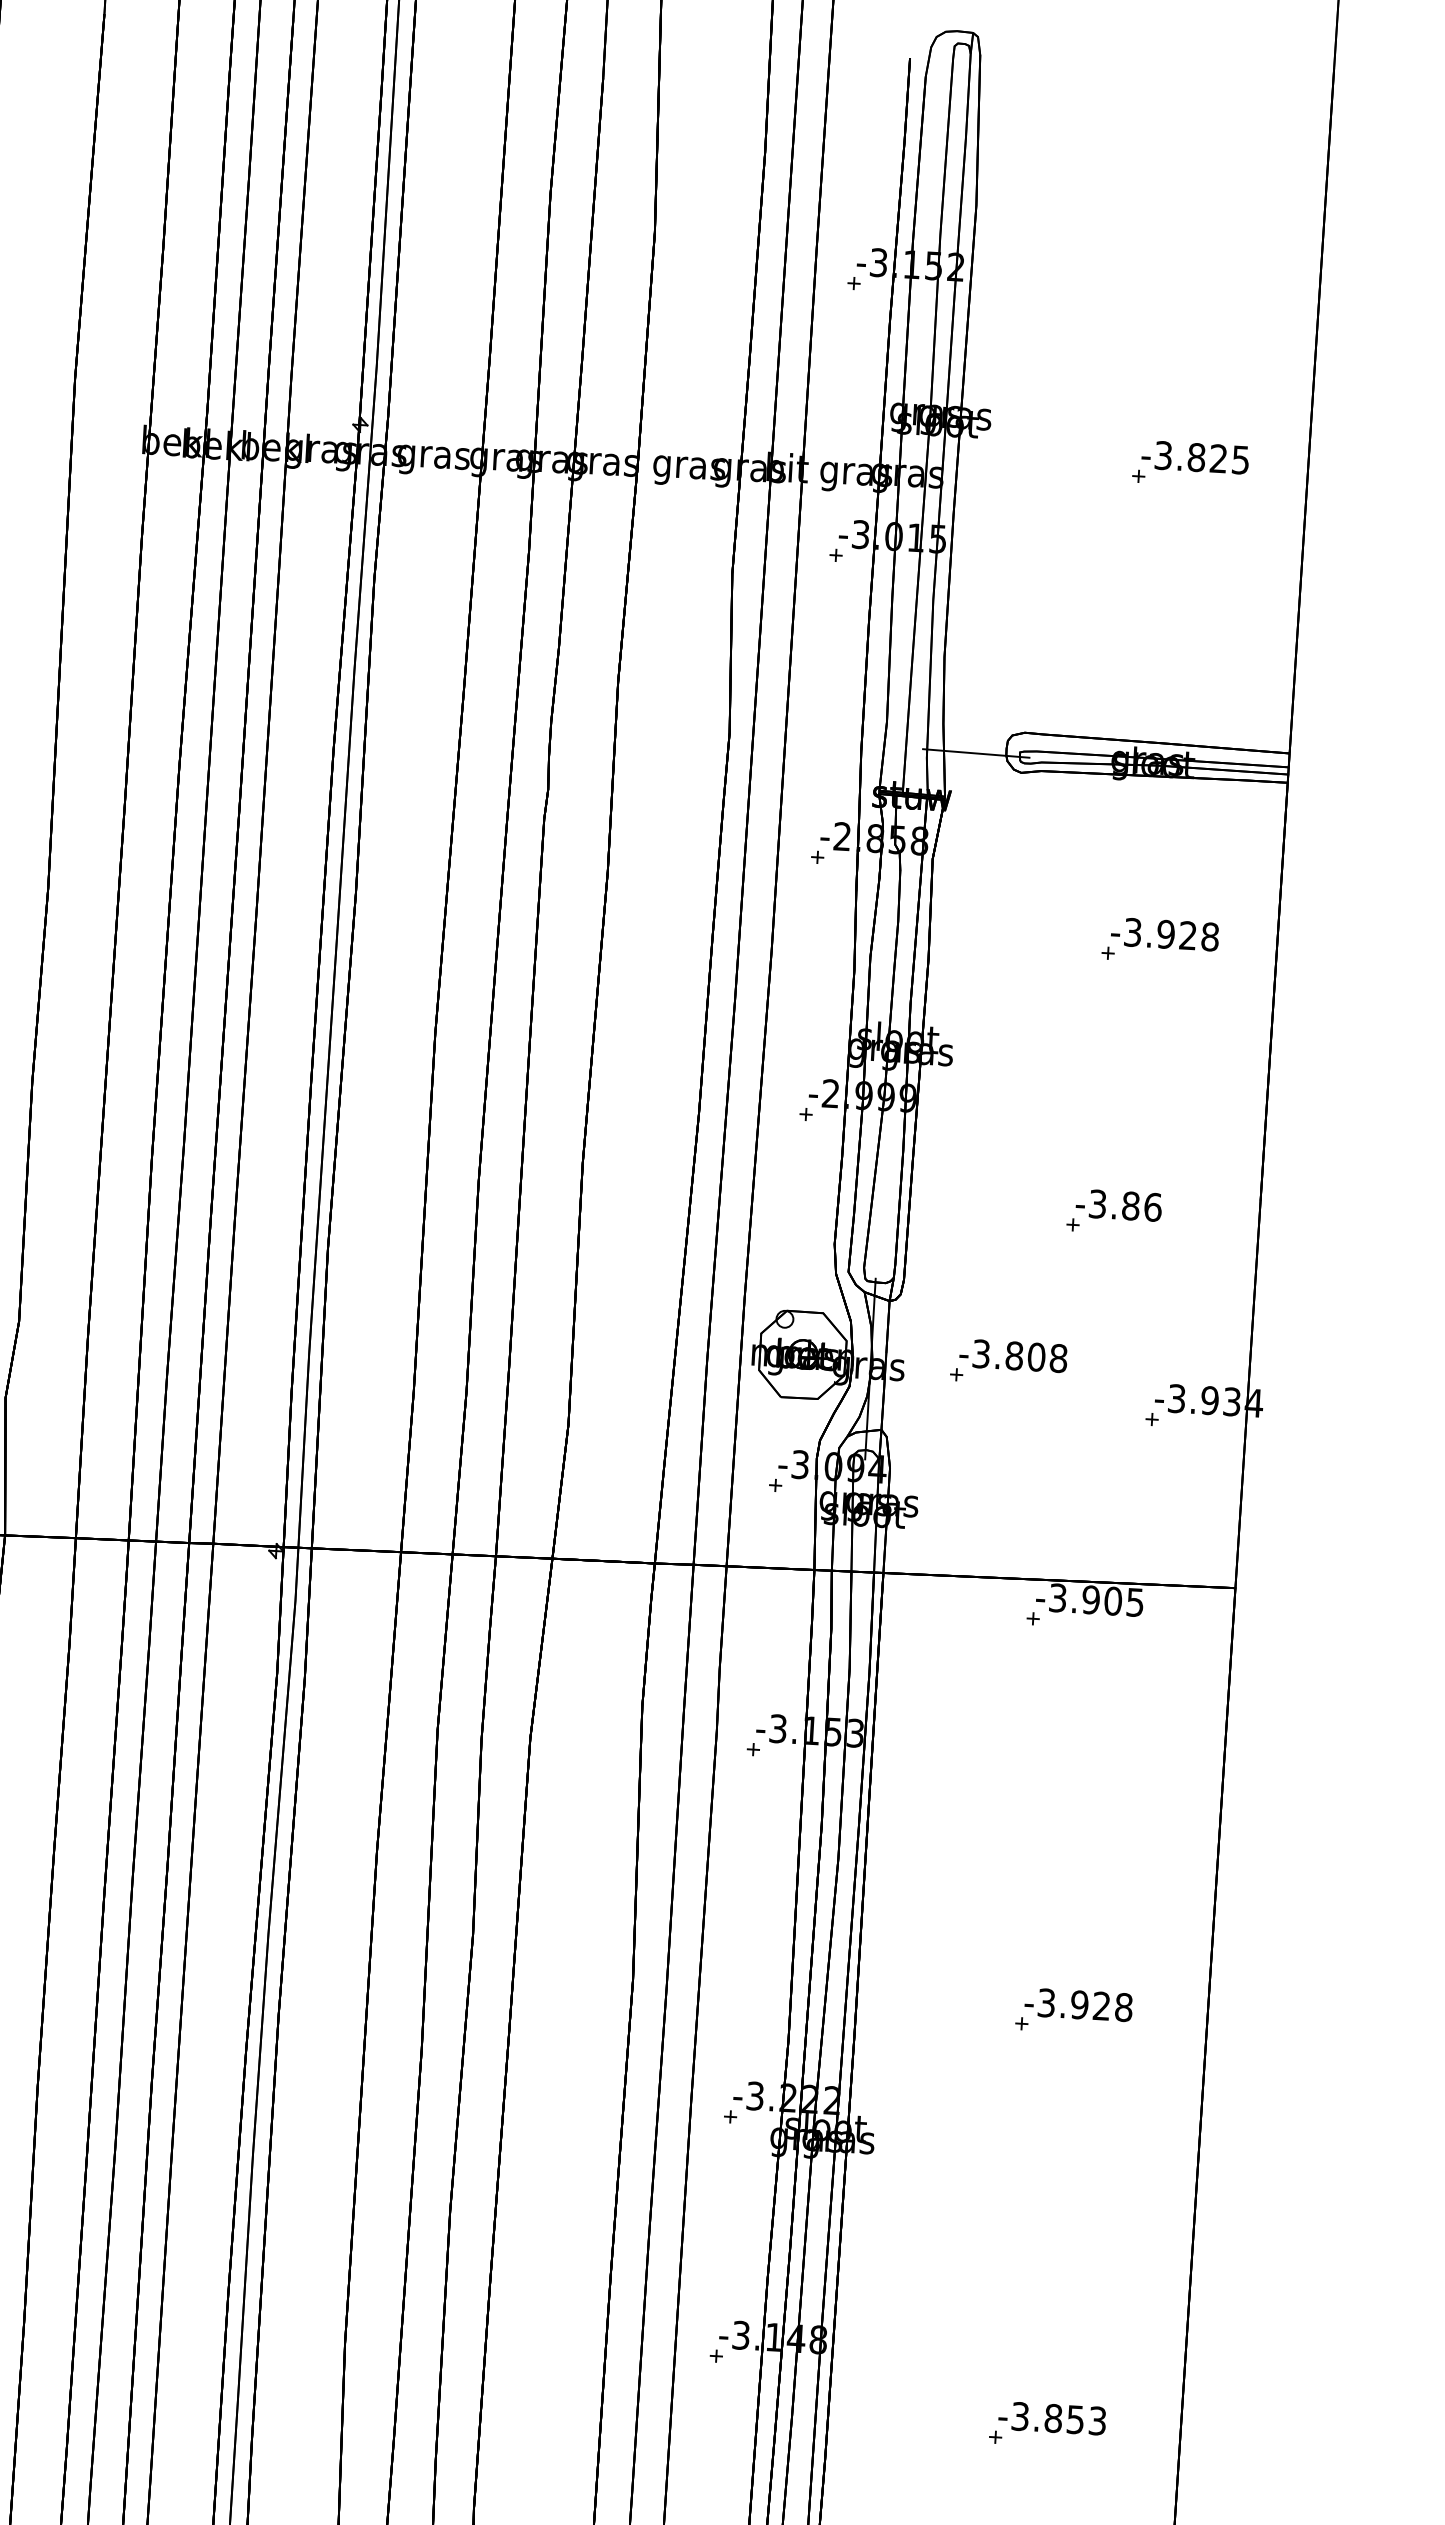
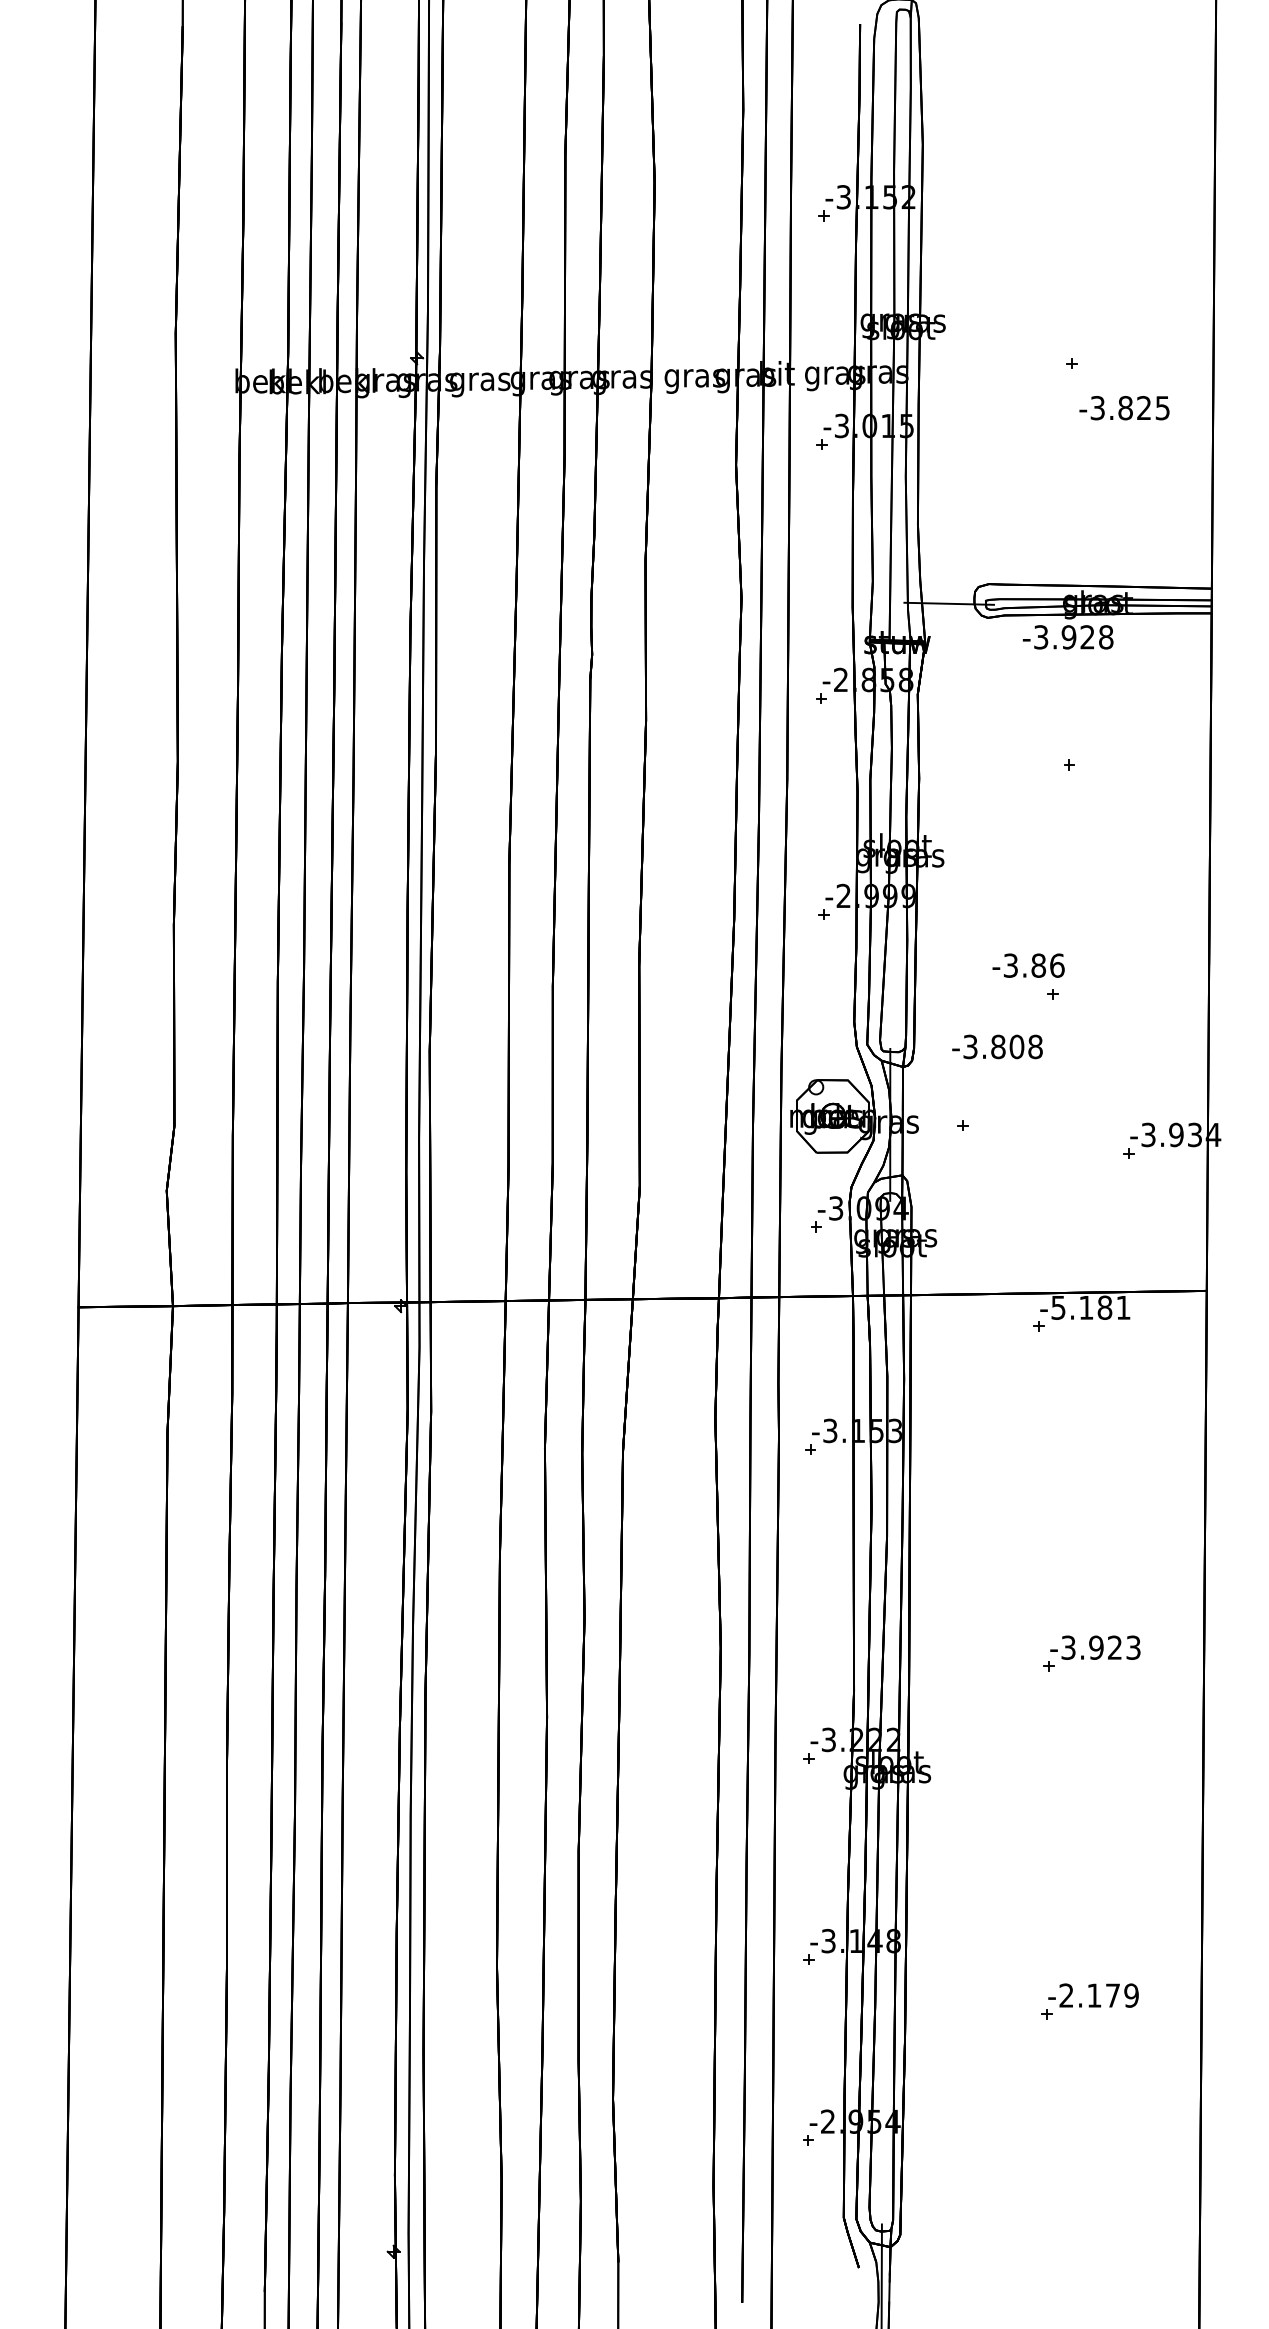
text: (1195, 457) -> (1124, 408), moved
text: (1164, 934) -> (1067, 637), moved
text: (1118, 1205) -> (1028, 965), moved
text: (1013, 1355) -> (997, 1046), moved
text: (1097, 1599) -> (1091, 1307), -3.905 -> -5.181
text: (1123, 2007) -> (1133, 1647), -3.928 -> -3.923
text: (1058, 2418) -> (1098, 1995), -3.853 -> -2.179

